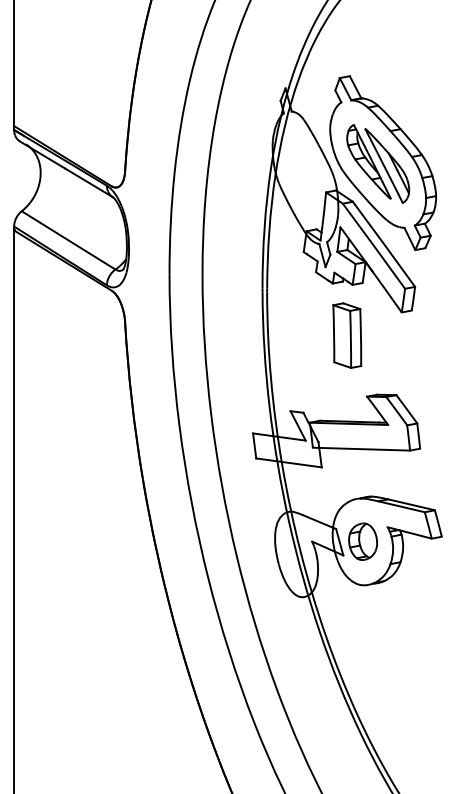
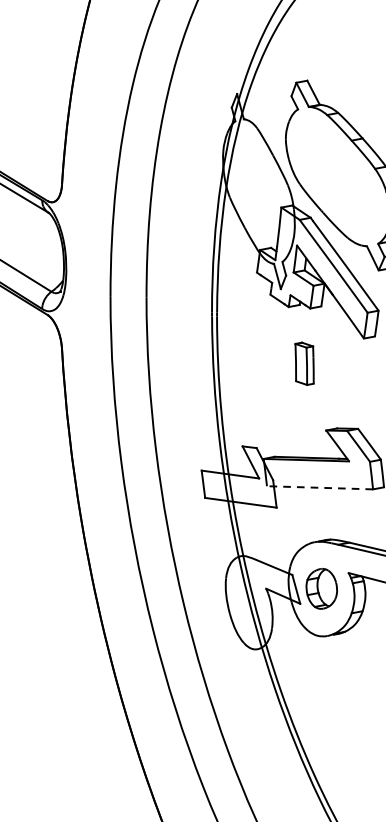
part: (378, 163) -> (338, 176), removed
part: (347, 335) -> (304, 363), size x0.6
line: (361, 449) -> (320, 488), solid -> dashed

